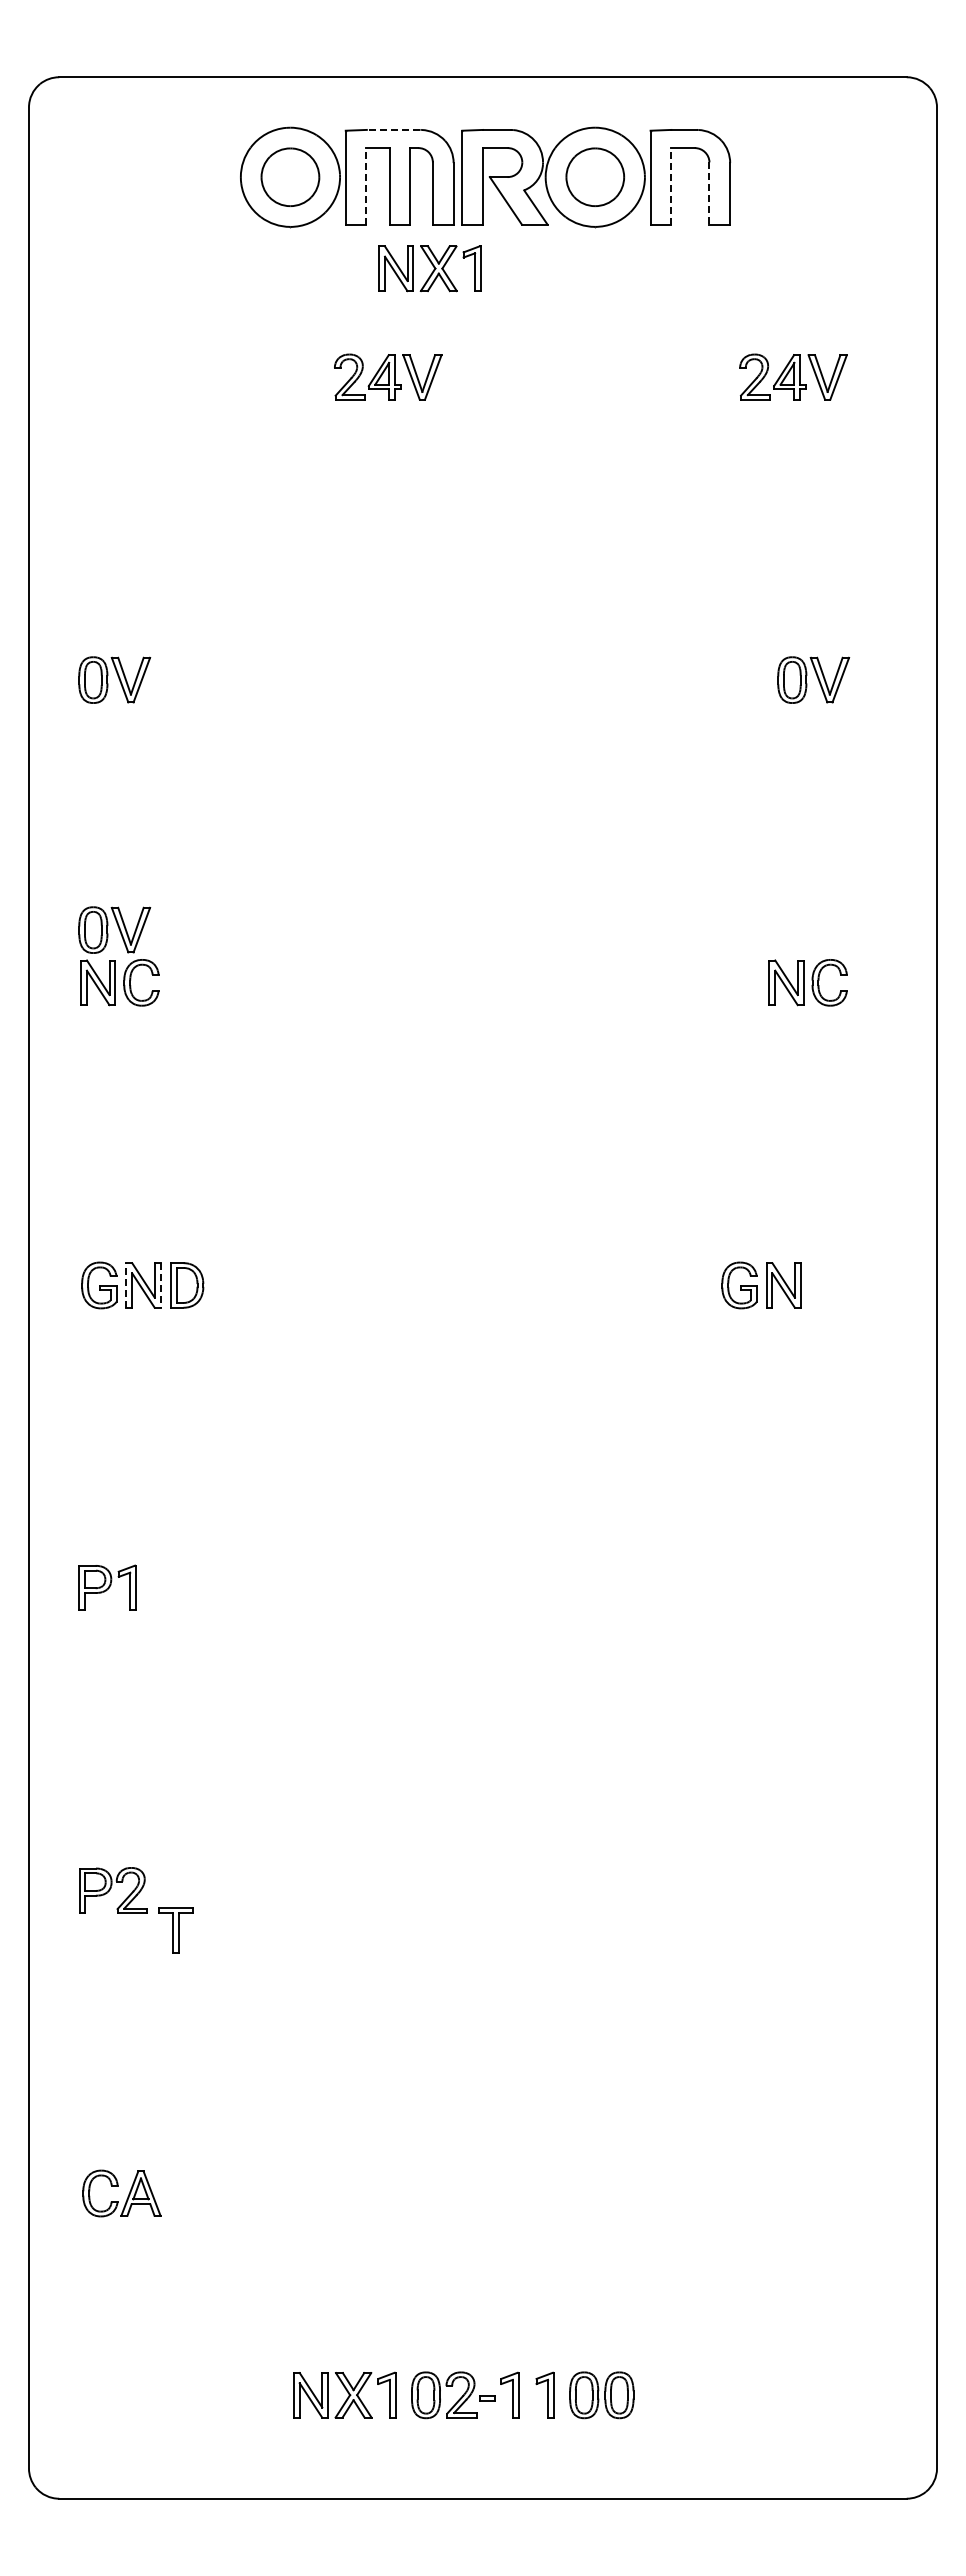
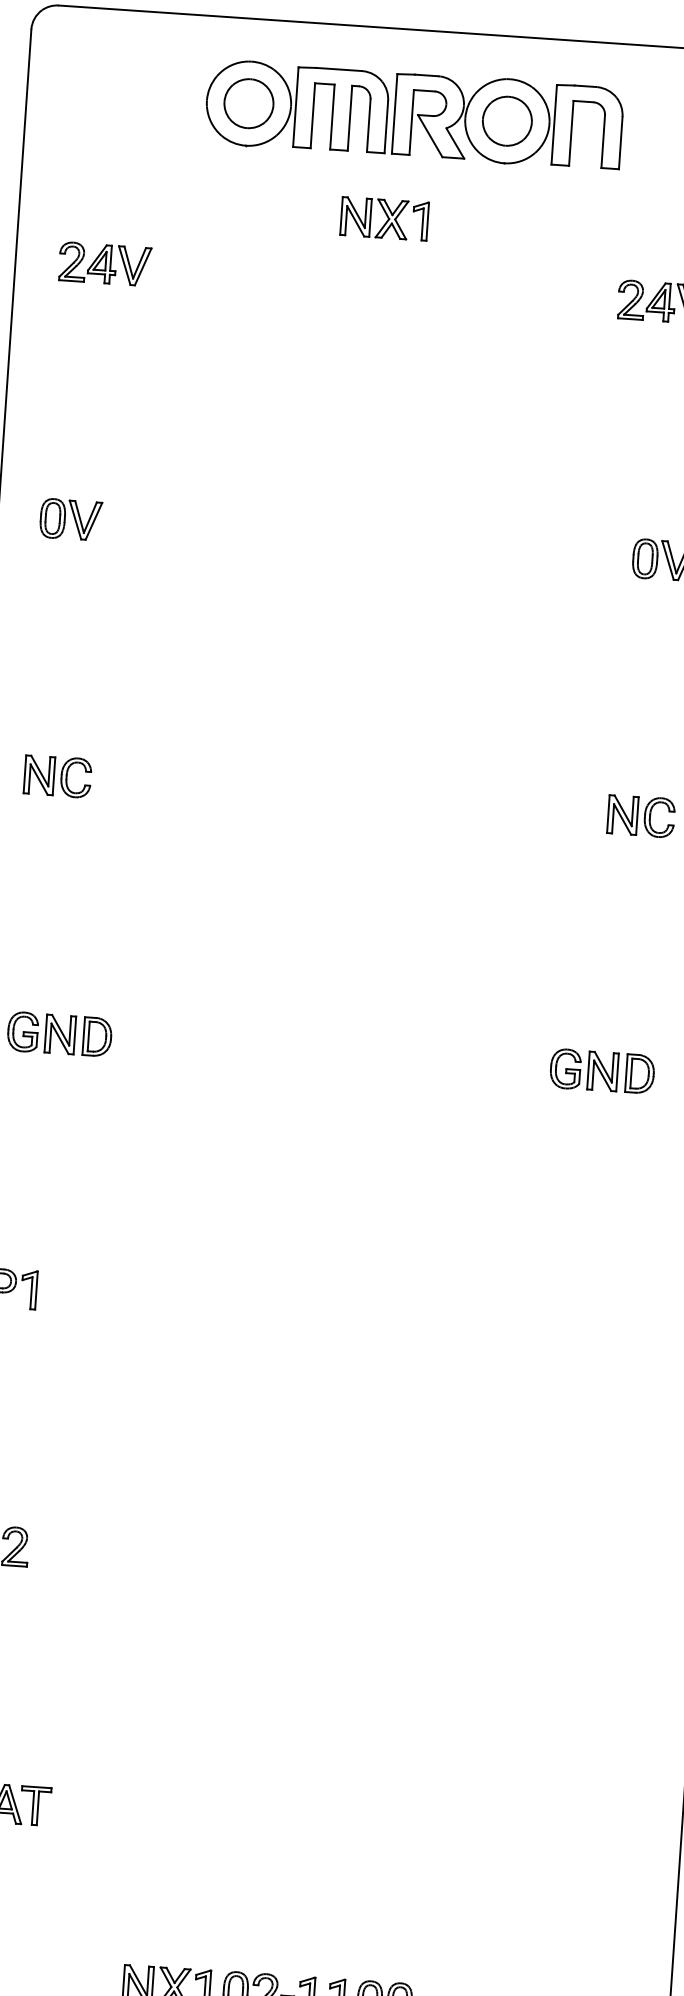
line: (393, 129) -> (339, 69), dashed -> solid
line: (366, 185) -> (312, 115), dashed -> solid
line: (671, 185) -> (571, 132), dashed -> solid
line: (709, 194) -> (603, 142), dashed -> solid
part: (429, 268) -> (384, 218), moved
part: (388, 376) -> (105, 263), moved
part: (114, 929) -> (56, 731), removed
line: (126, 1285) -> (45, 1033), dashed -> solid
line: (160, 1285) -> (74, 1035), dashed -> solid
part: (827, 1285) -> (640, 1074), added
part: (175, 1930) -> (35, 1806), moved

